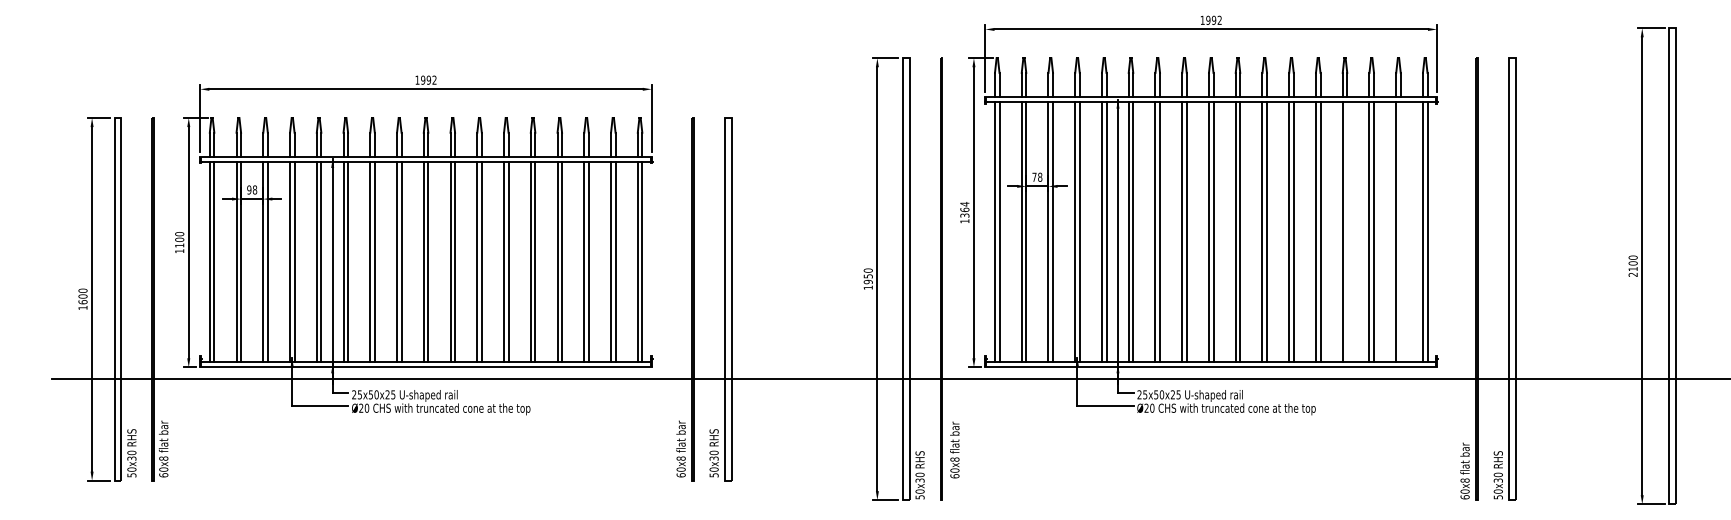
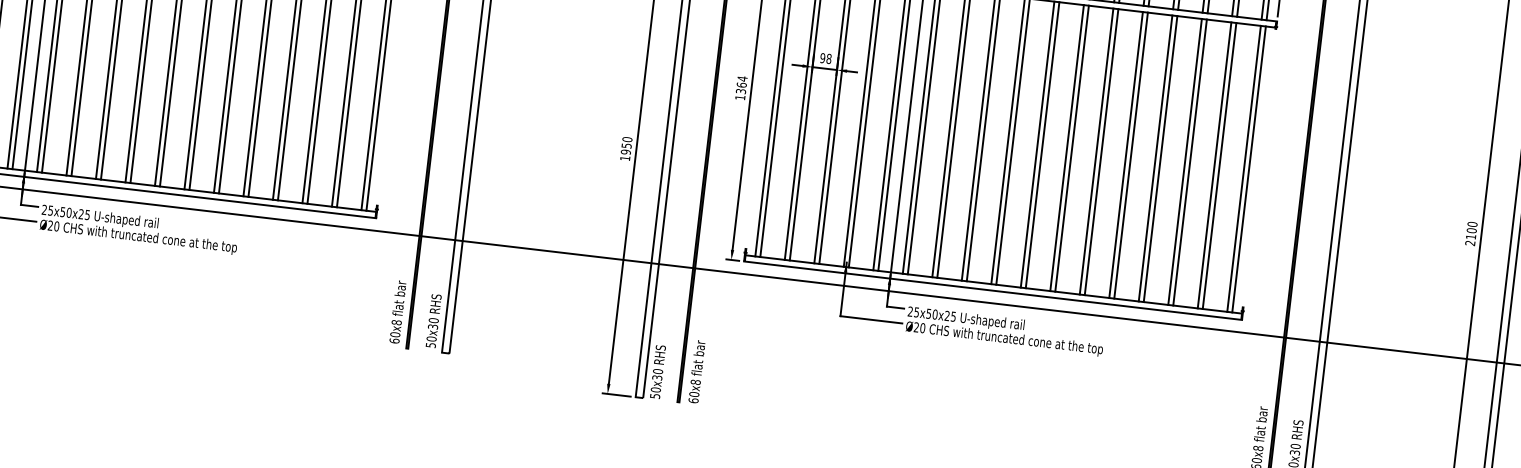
text: (1034, 176) -> (822, 57), 78 -> 98
line: (1347, 231) -> (1160, 158), added
line: (1400, 231) -> (1219, 165), added
text: (954, 449) -> (696, 371), moved

